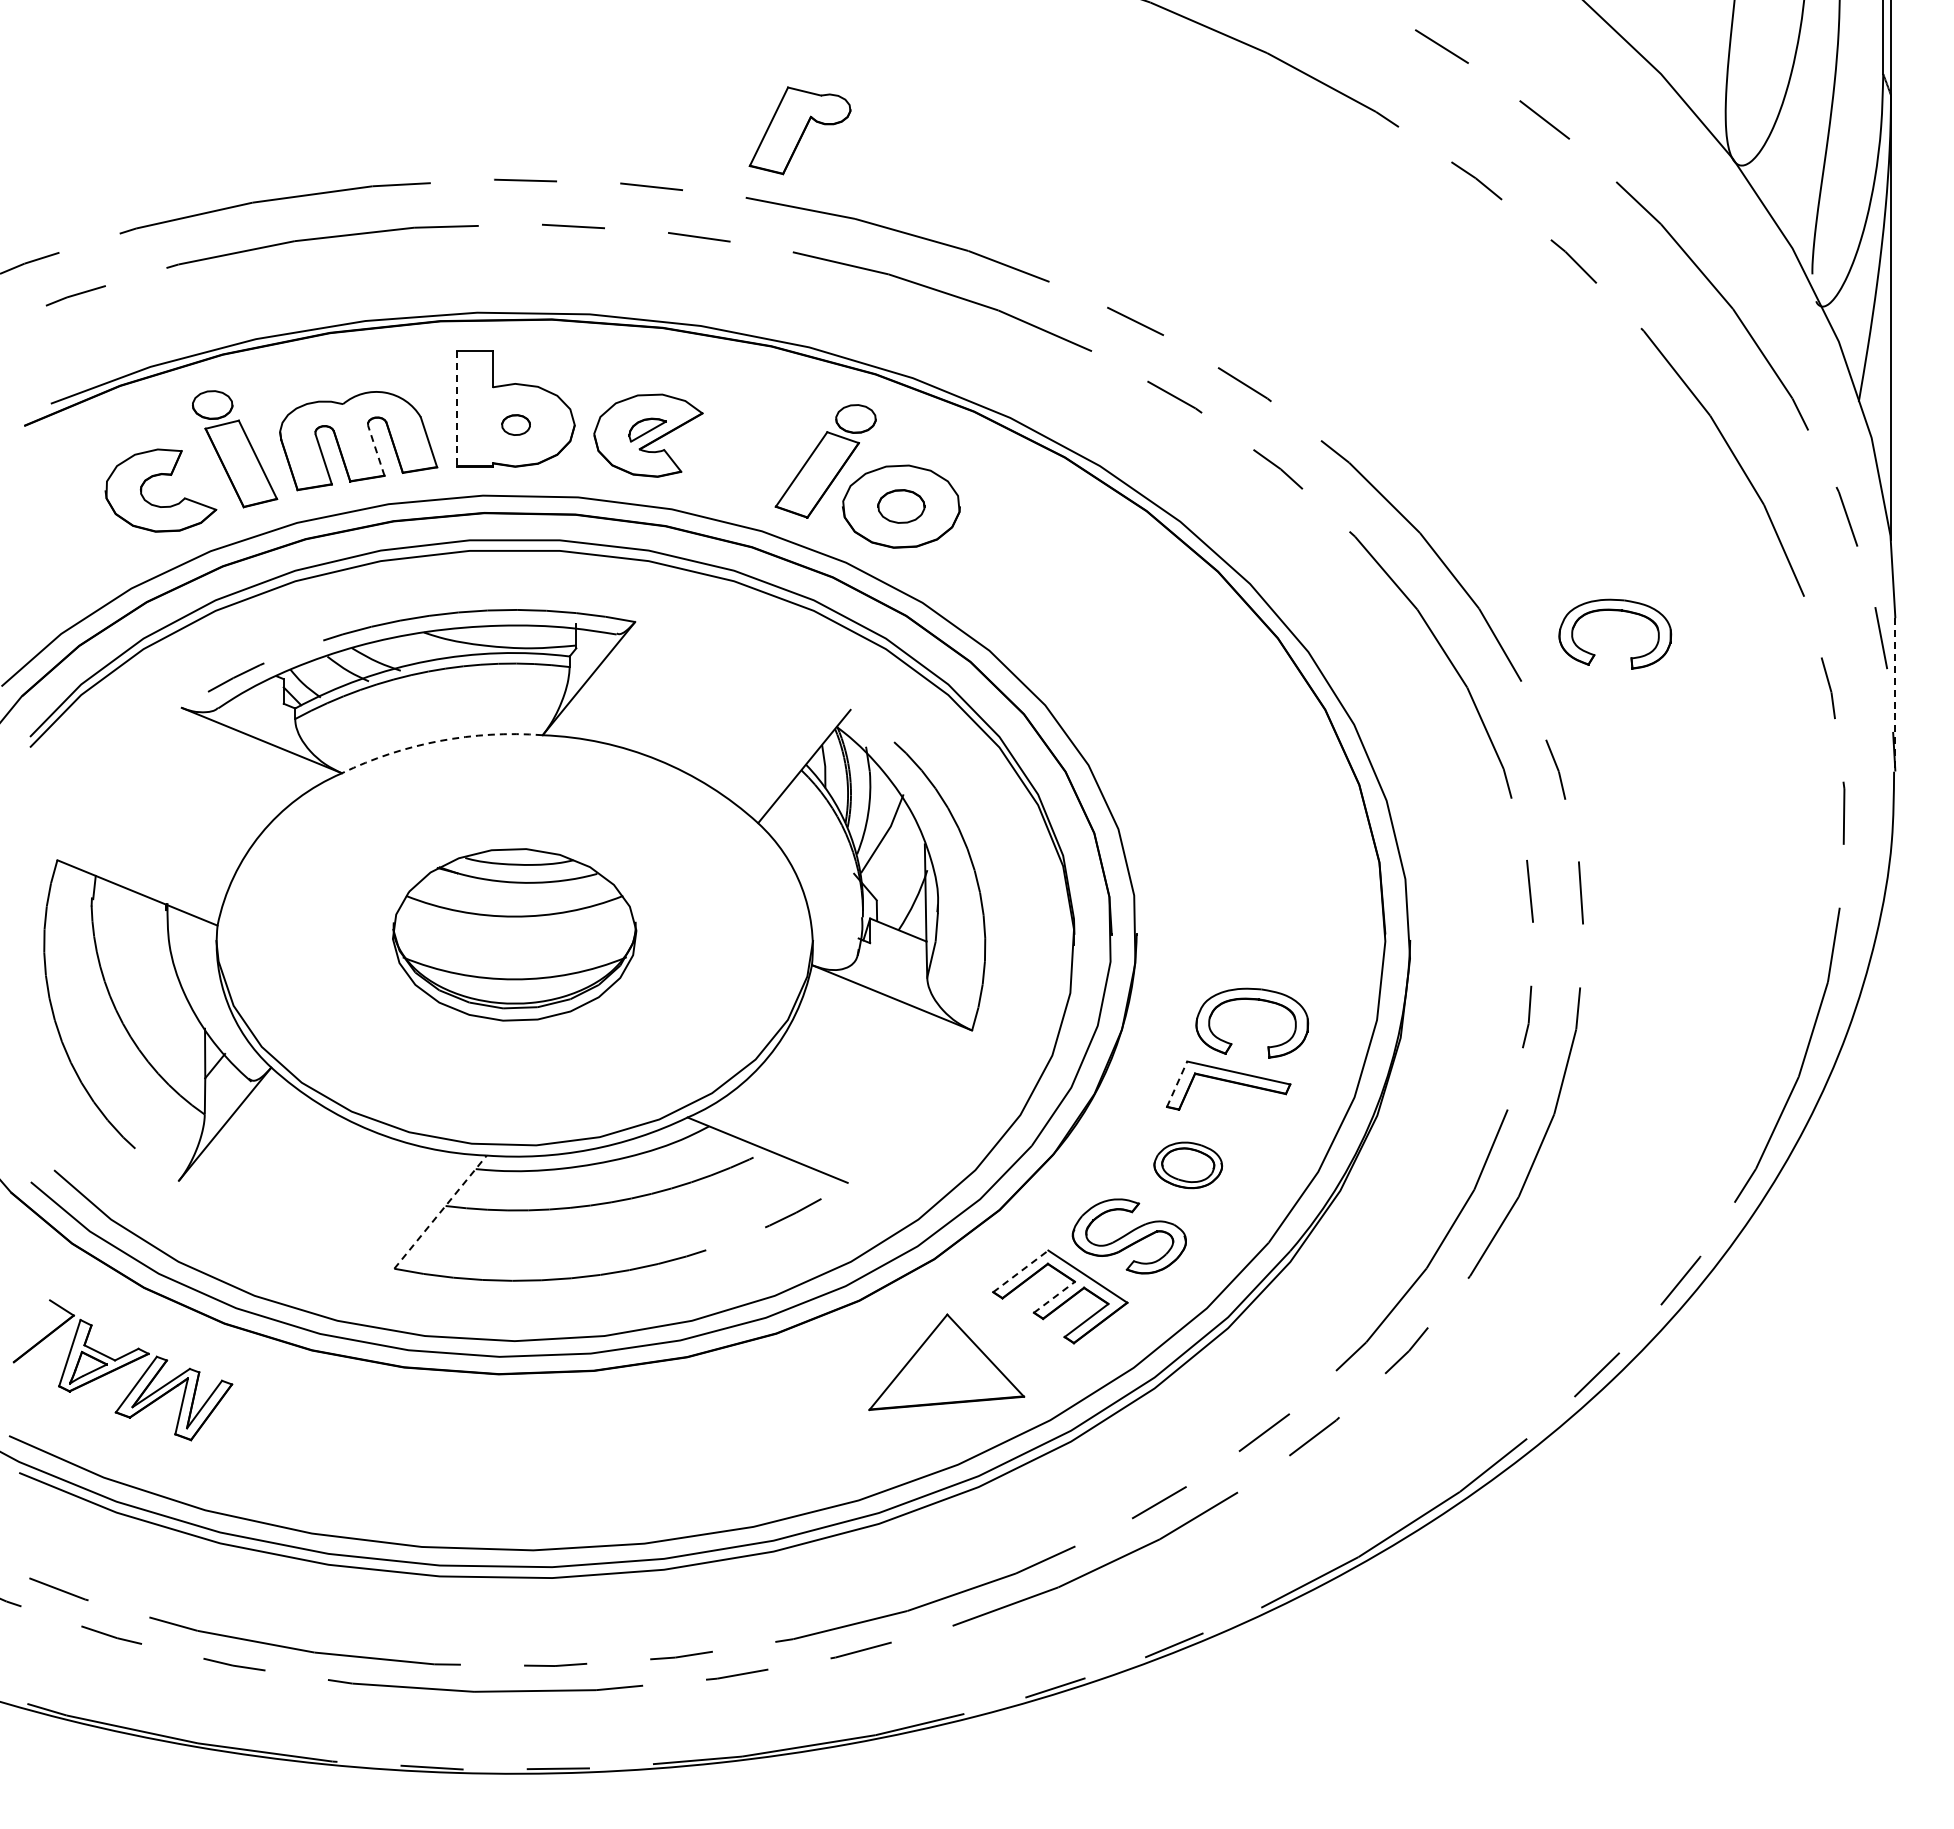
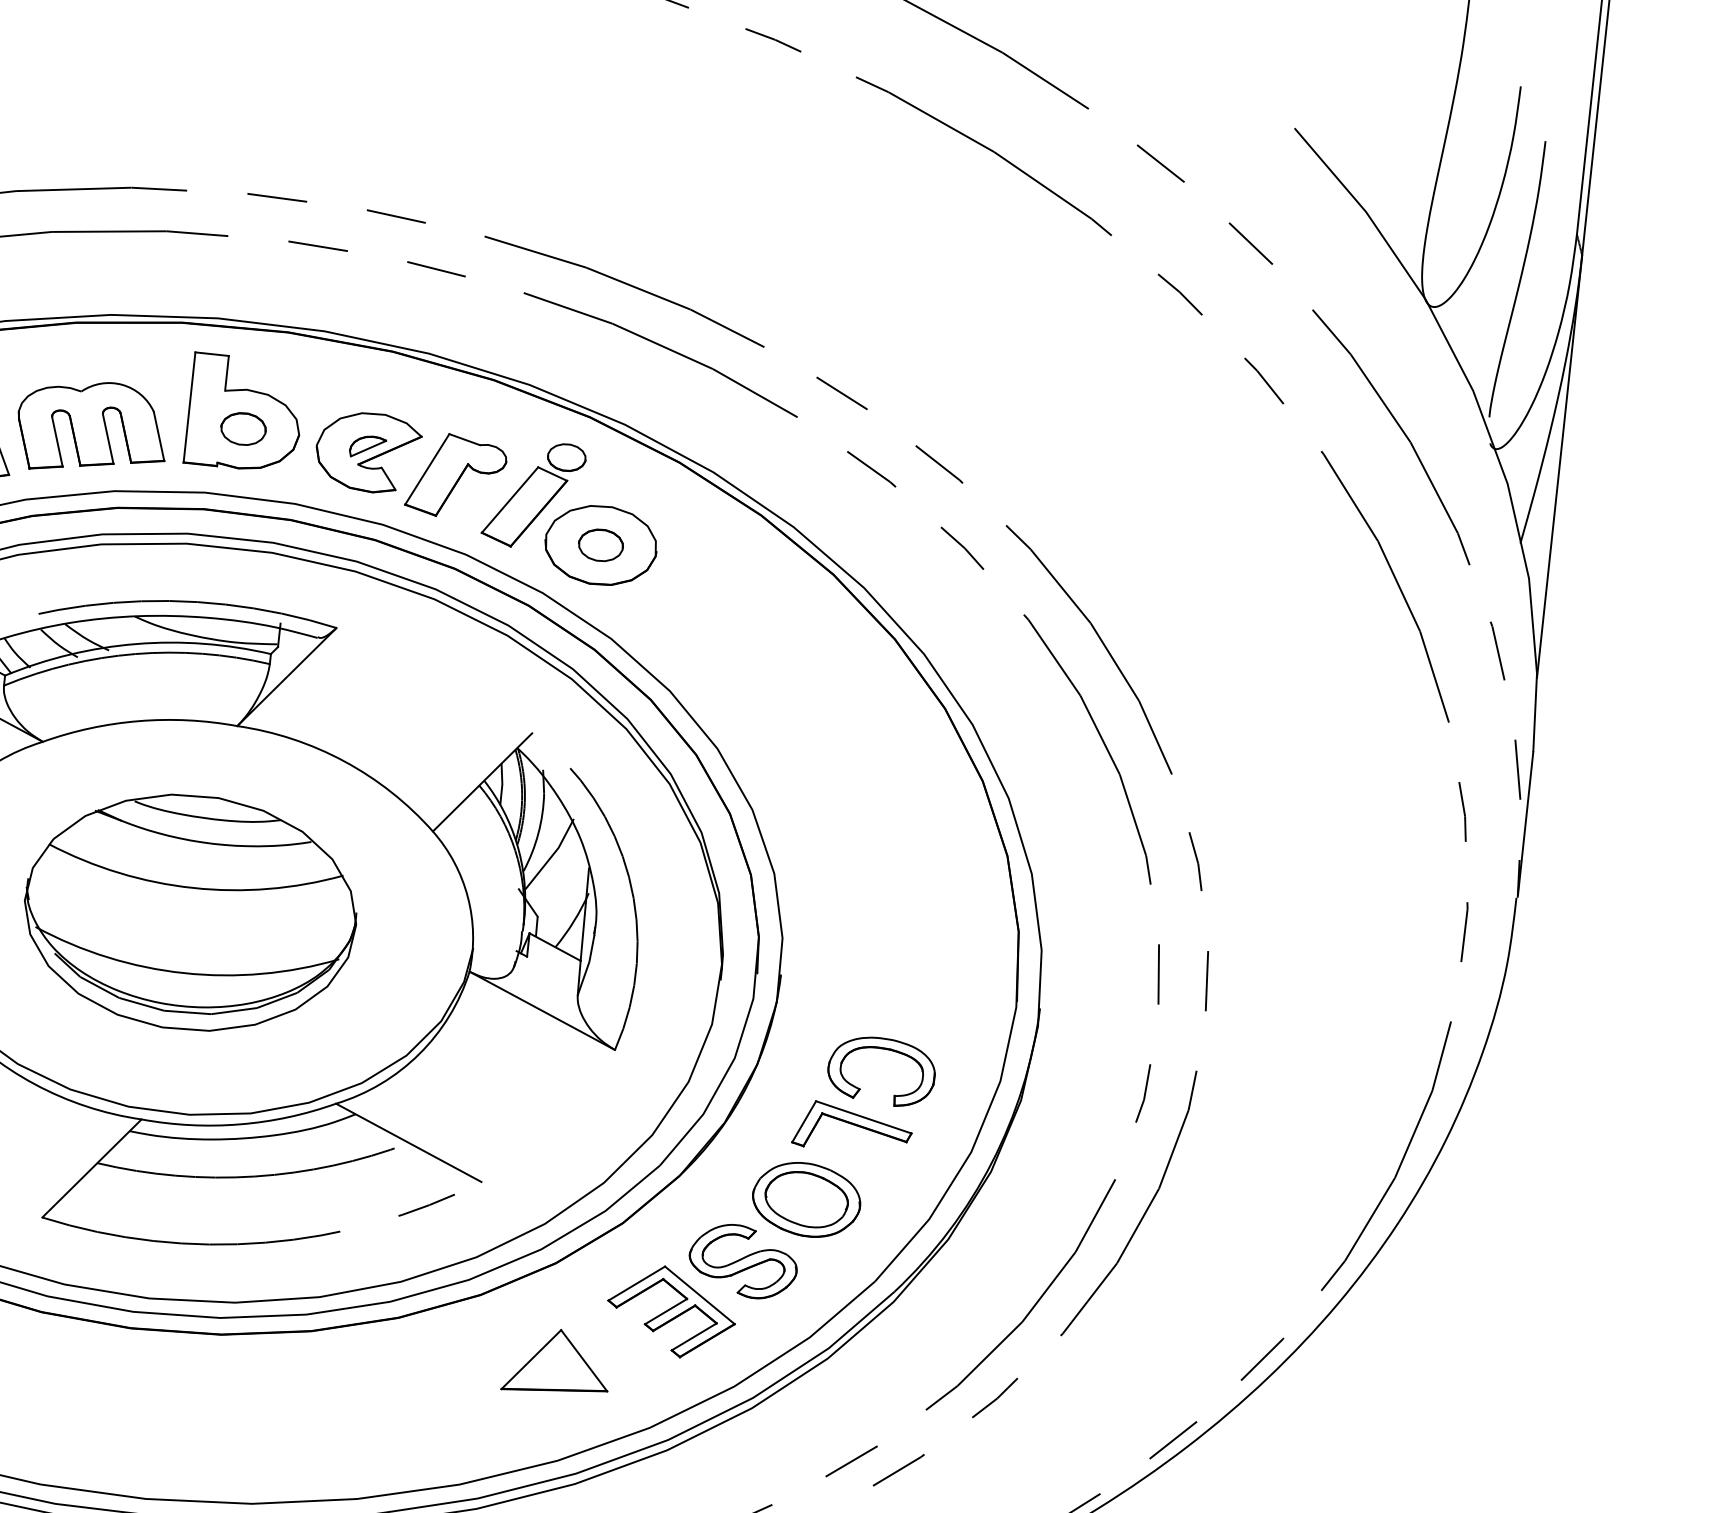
part: (799, 130) -> (455, 476), moved
line: (457, 409) -> (189, 408), dashed -> solid
part: (515, 424) -> (243, 428), size x1.67
line: (376, 450) -> (108, 438), dashed -> solid
part: (1615, 611) -> (1268, 717), removed
line: (1895, 692) -> (1525, 822), dashed -> solid
arc: (439, 741) -> (138, 721), dashed -> solid
part: (514, 934) -> (190, 912), size x1.43
line: (1177, 1084) -> (804, 1122), dashed -> solid
part: (1187, 1165) -> (805, 1199), size x1.67
line: (440, 1211) -> (91, 1167), dashed -> solid
line: (1020, 1271) -> (636, 1283), dashed -> solid
line: (1054, 1297) -> (666, 1311), dashed -> solid
part: (946, 1362) -> (556, 1362), size x0.71

